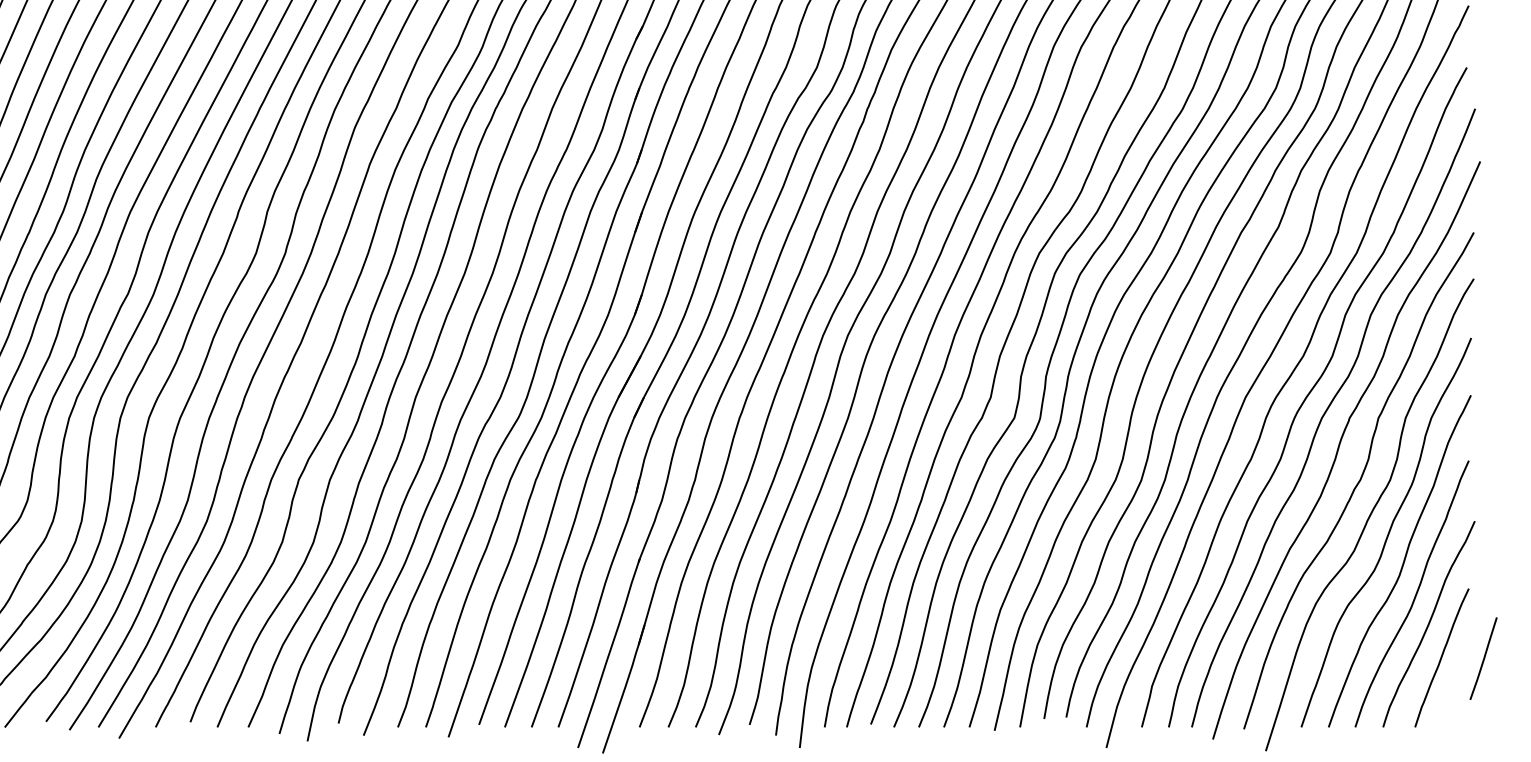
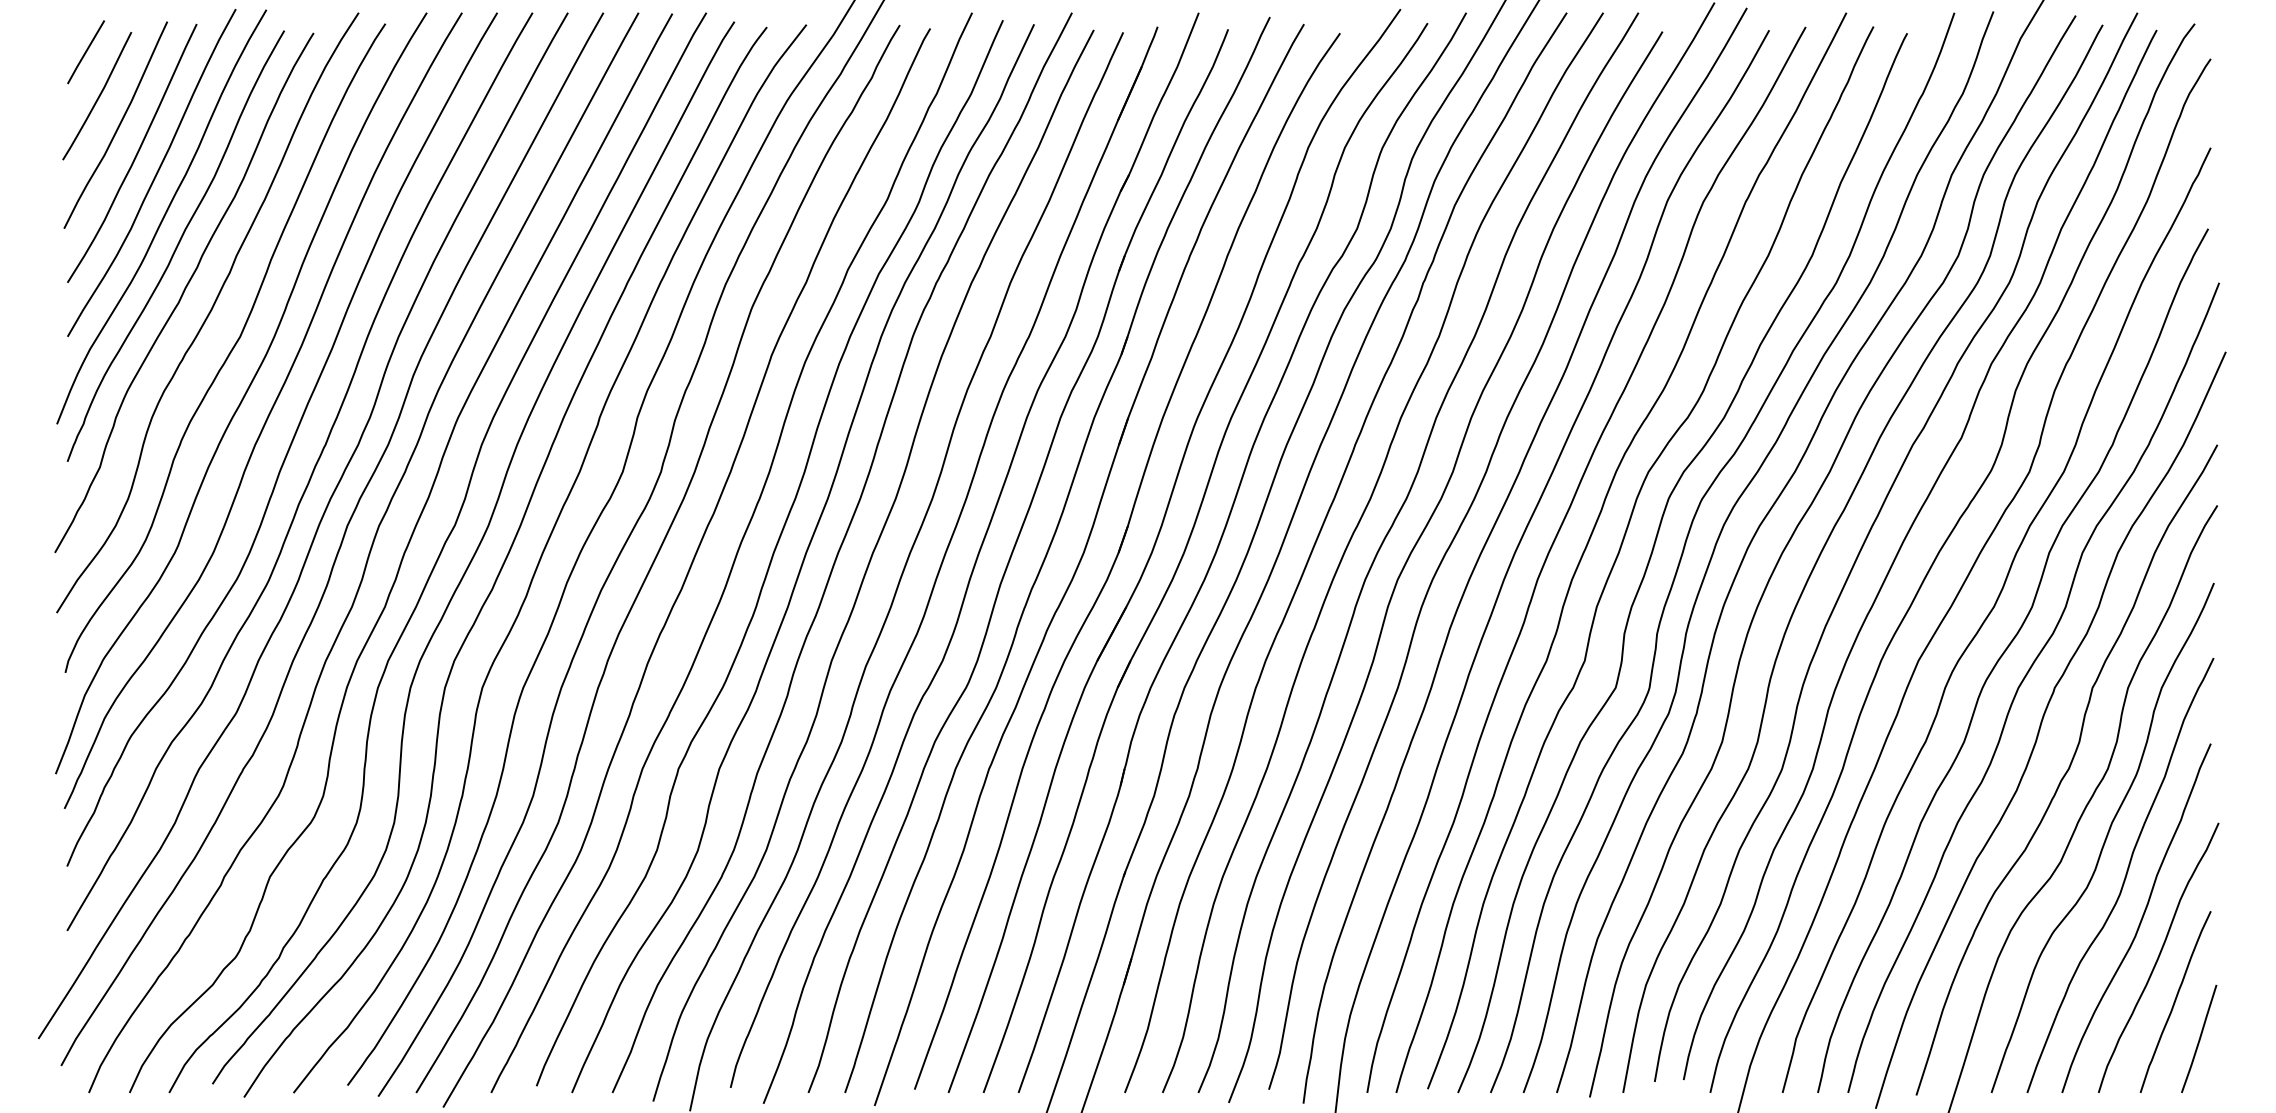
line: (1483, 659) -> (2199, 1039), moved

